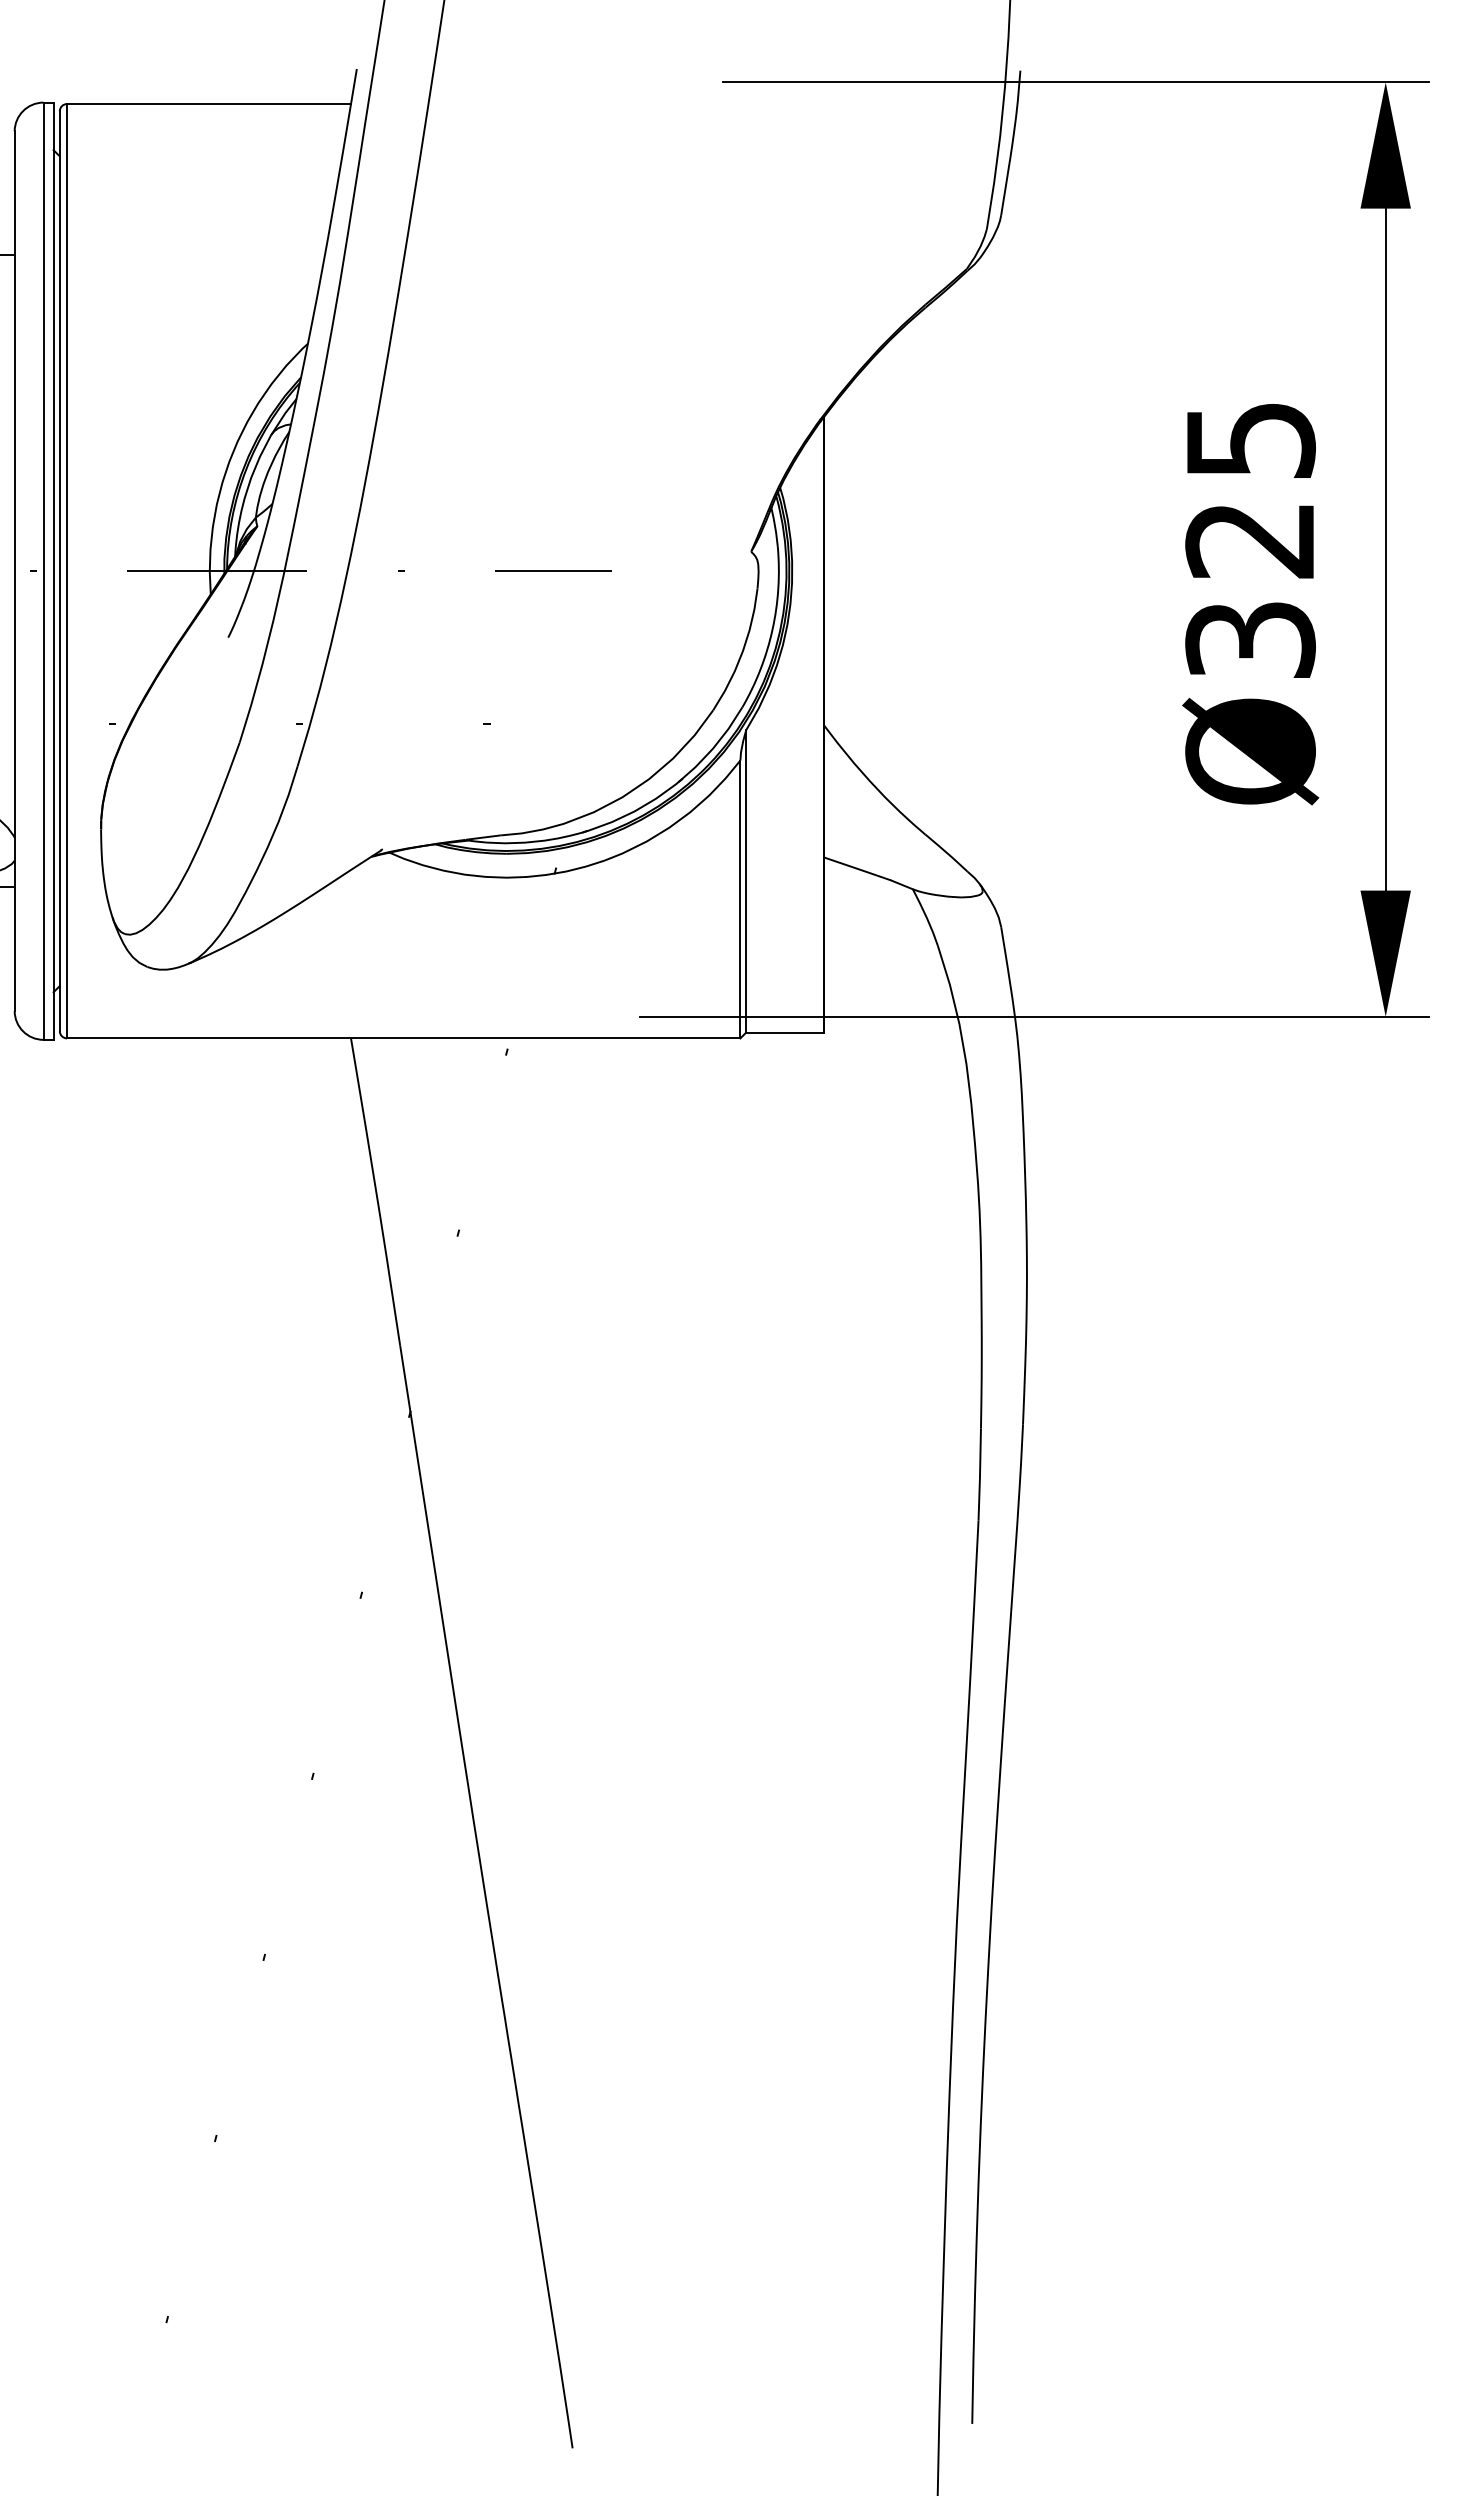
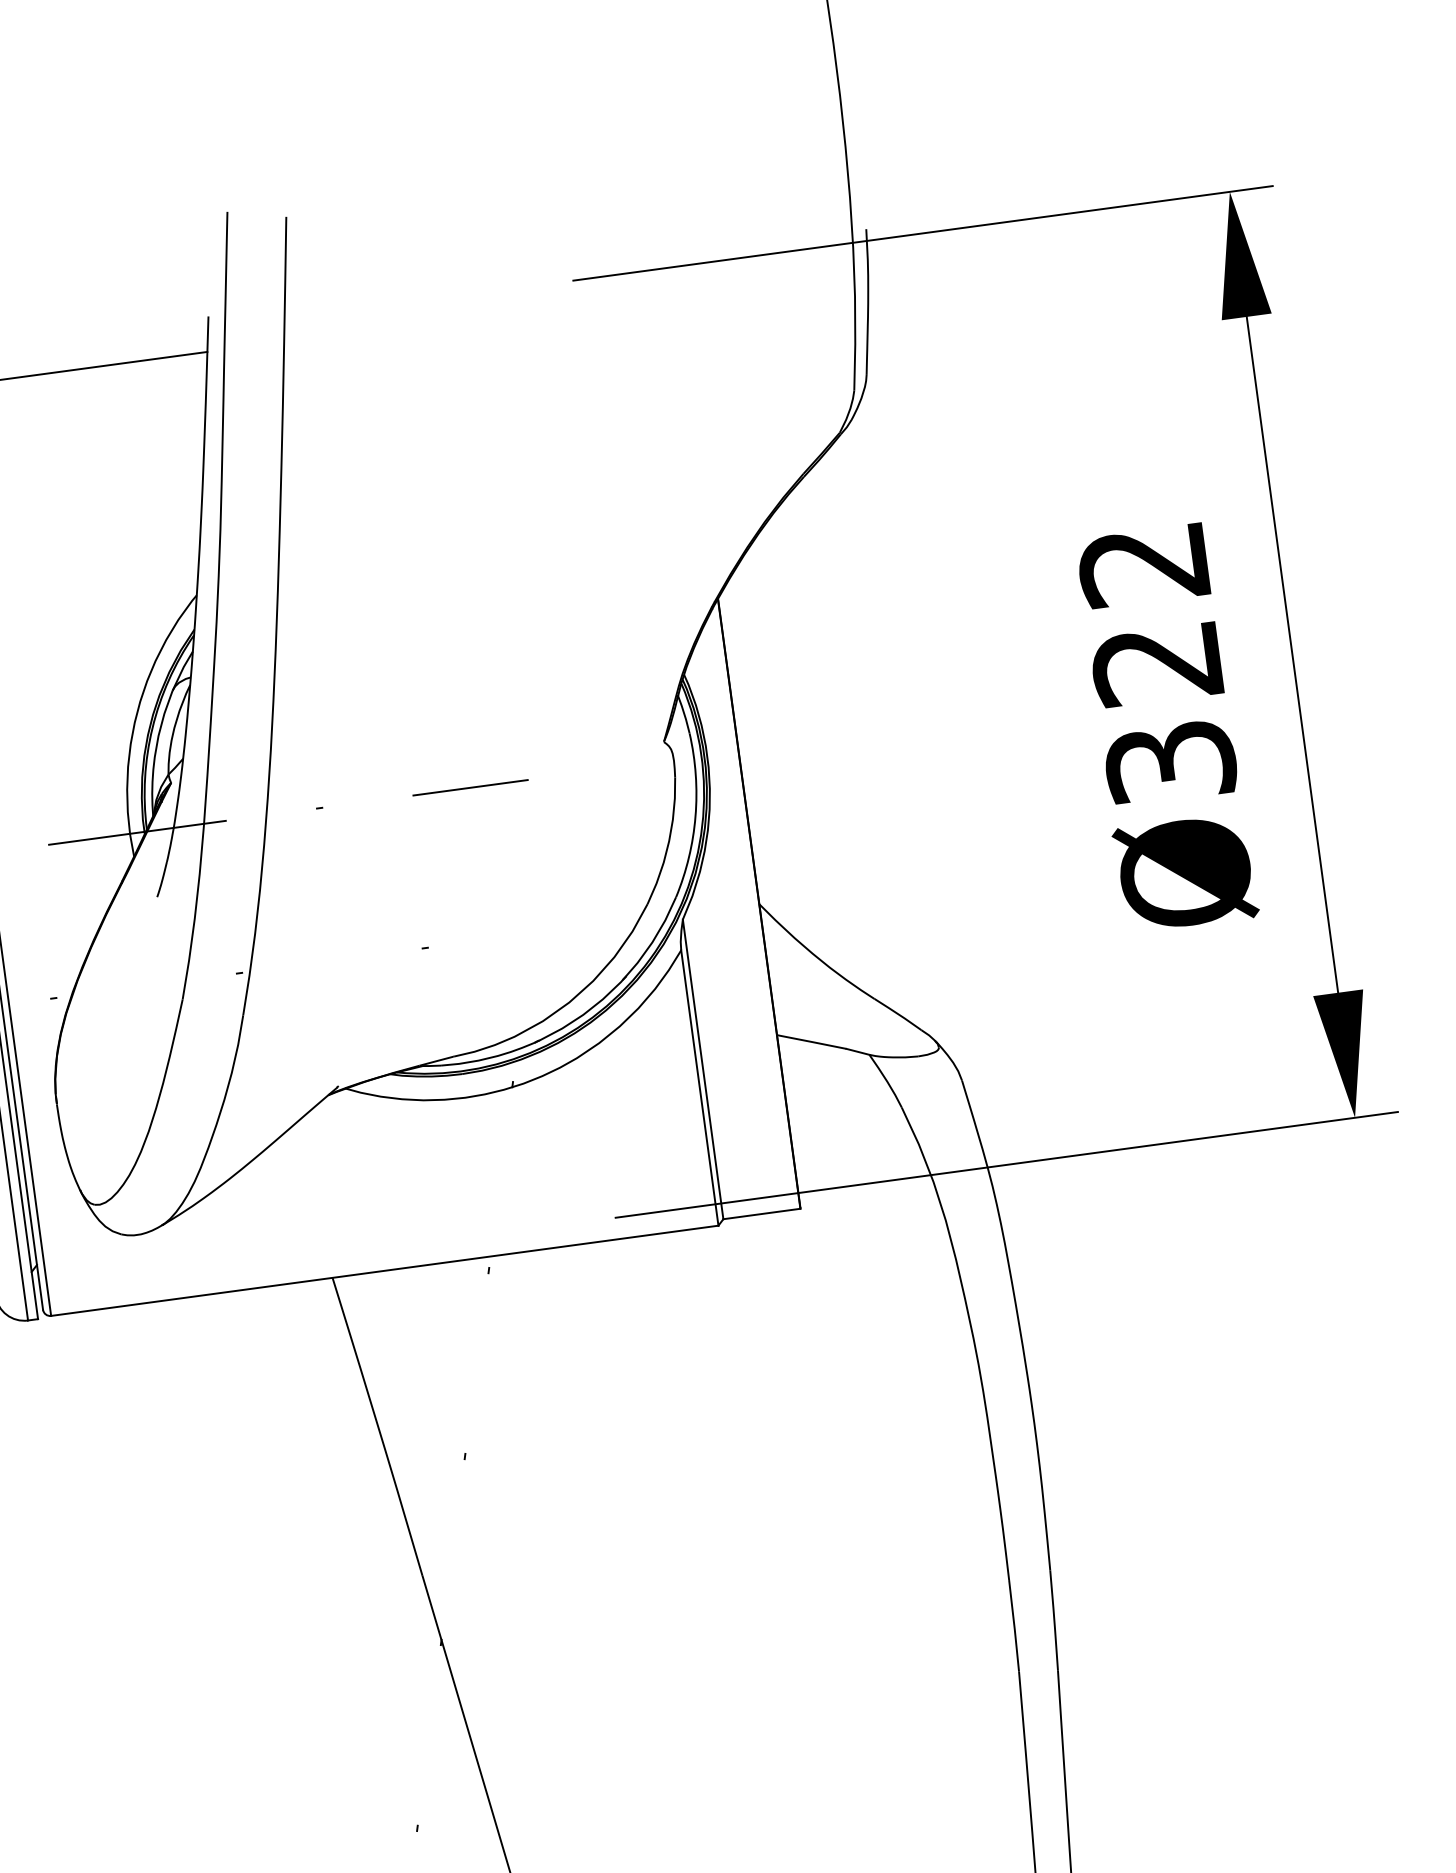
text: (1250, 441) -> (1143, 565), Ø325 -> Ø322

